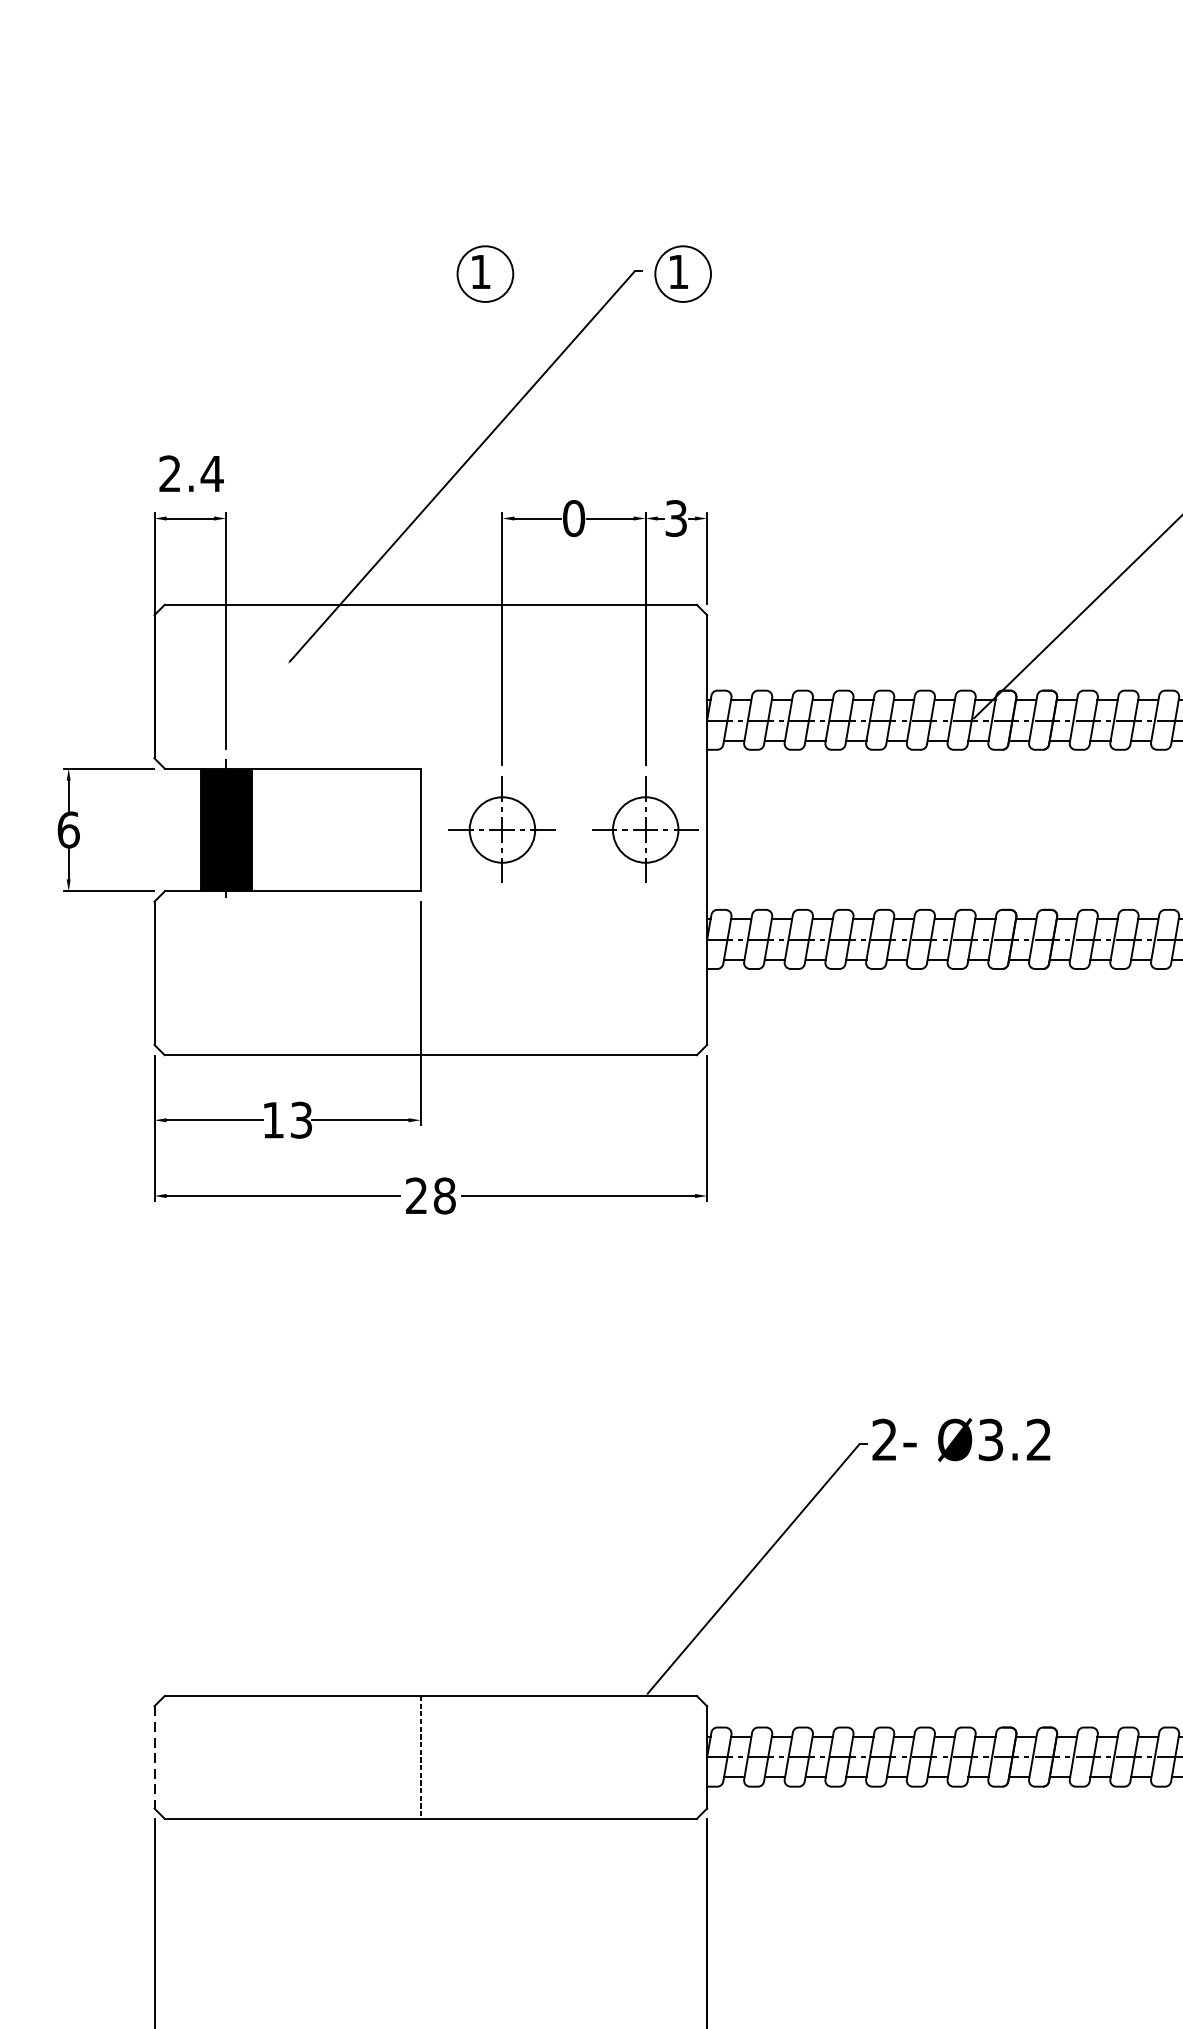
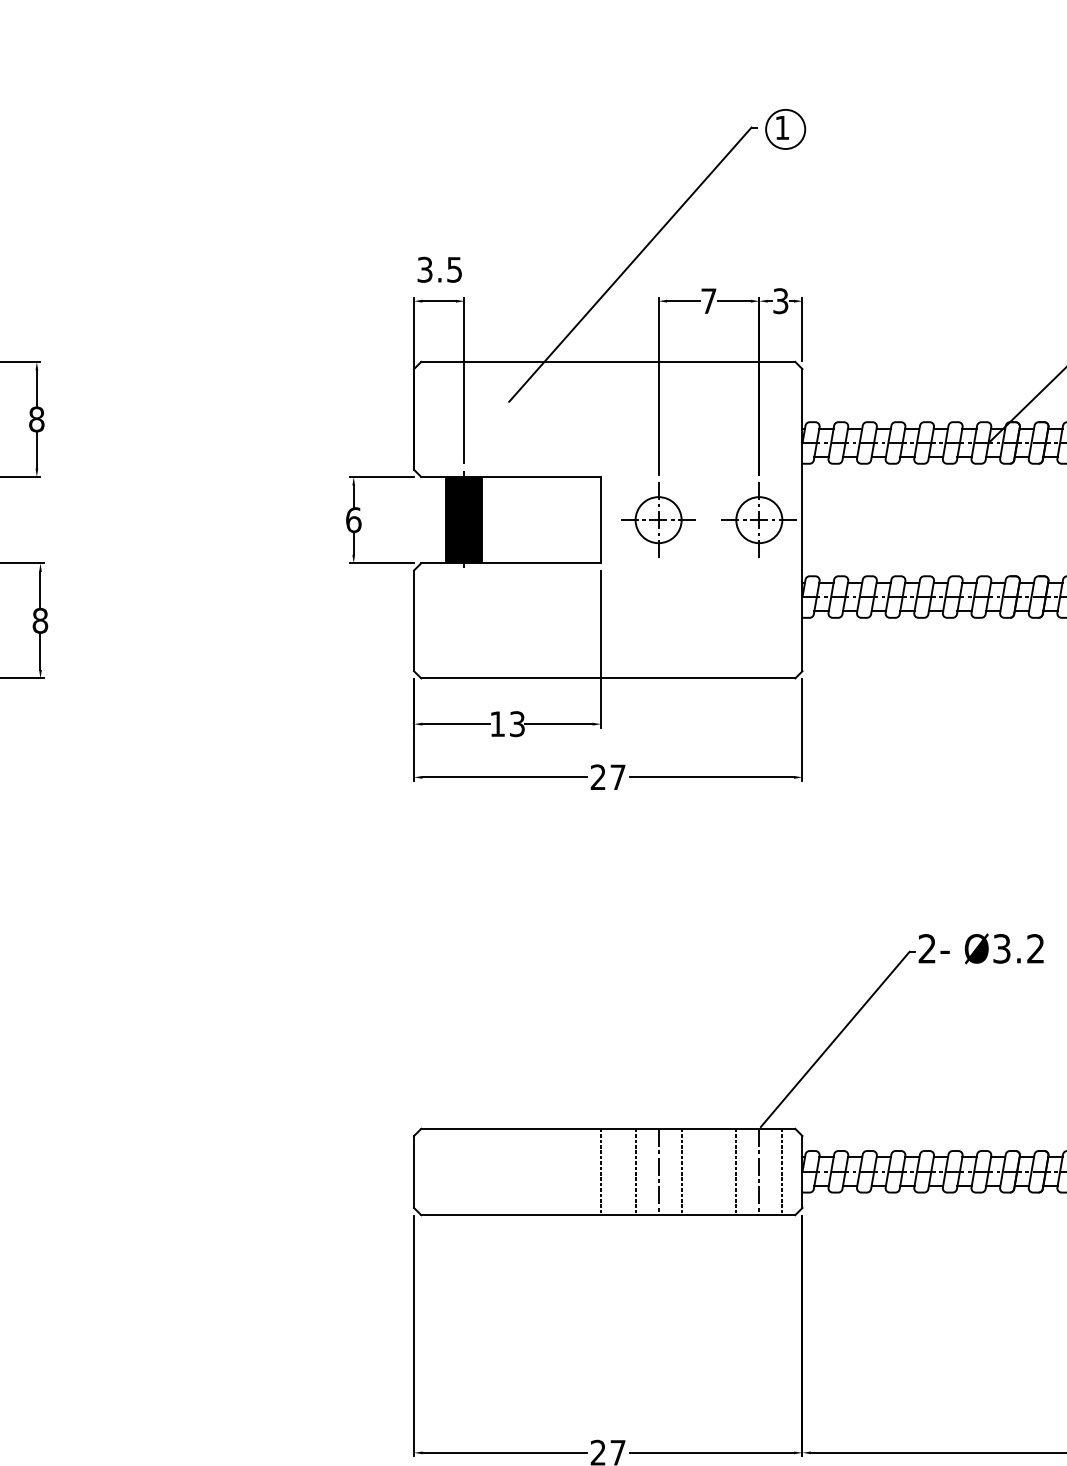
part: (485, 274) -> (646, 129), removed
text: (190, 473) -> (439, 269), 2.4 -> 3.5
text: (573, 518) -> (708, 301), 0 -> 7
text: (443, 1196) -> (617, 777), 28 -> 27
line: (469, 1756) -> (635, 1171), added
line: (502, 1756) -> (658, 1171), added
line: (534, 1756) -> (681, 1171), added
line: (613, 1756) -> (736, 1171), added
line: (645, 1756) -> (759, 1171), added
line: (678, 1756) -> (782, 1171), added
line: (155, 1758) -> (414, 1172), dashed -> solid

